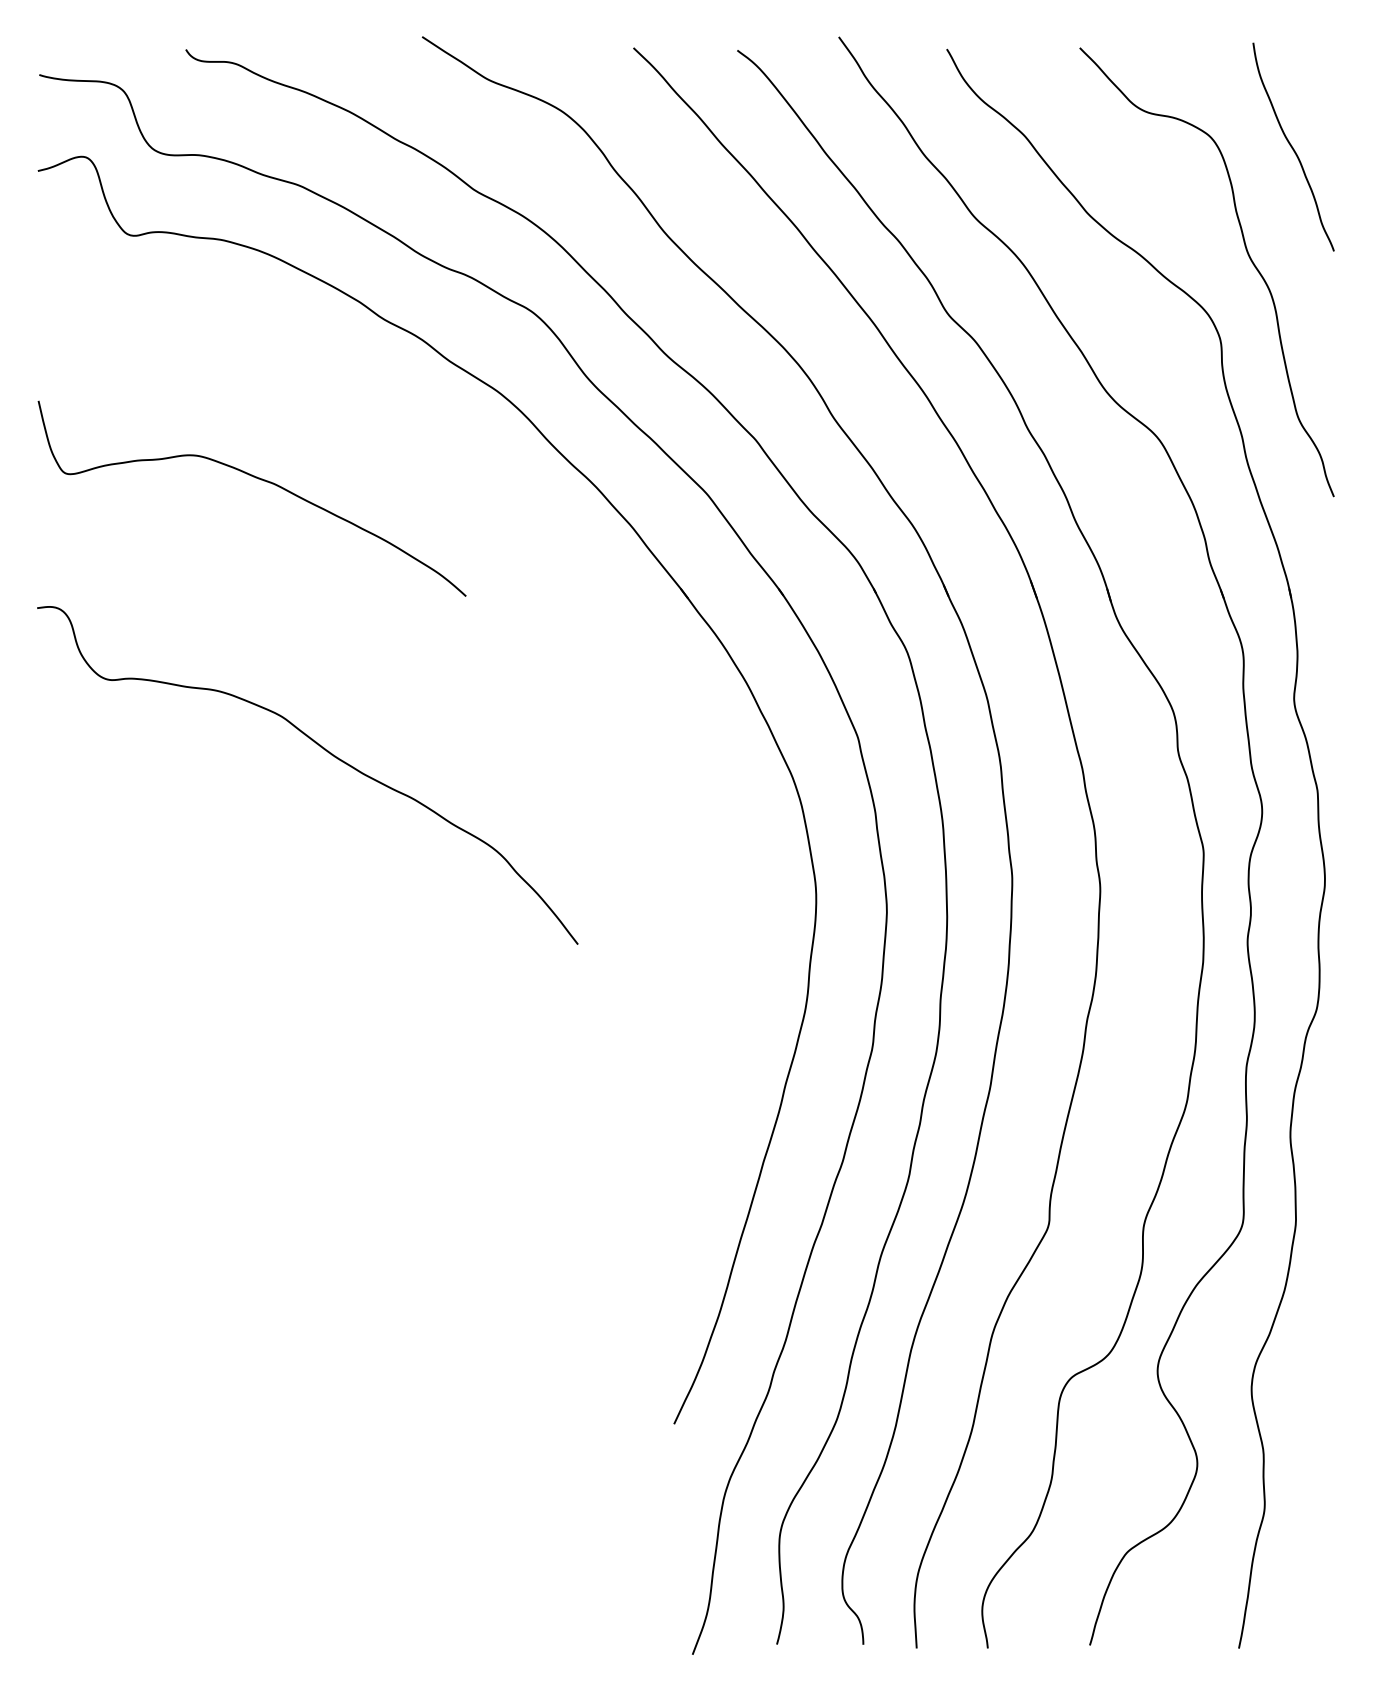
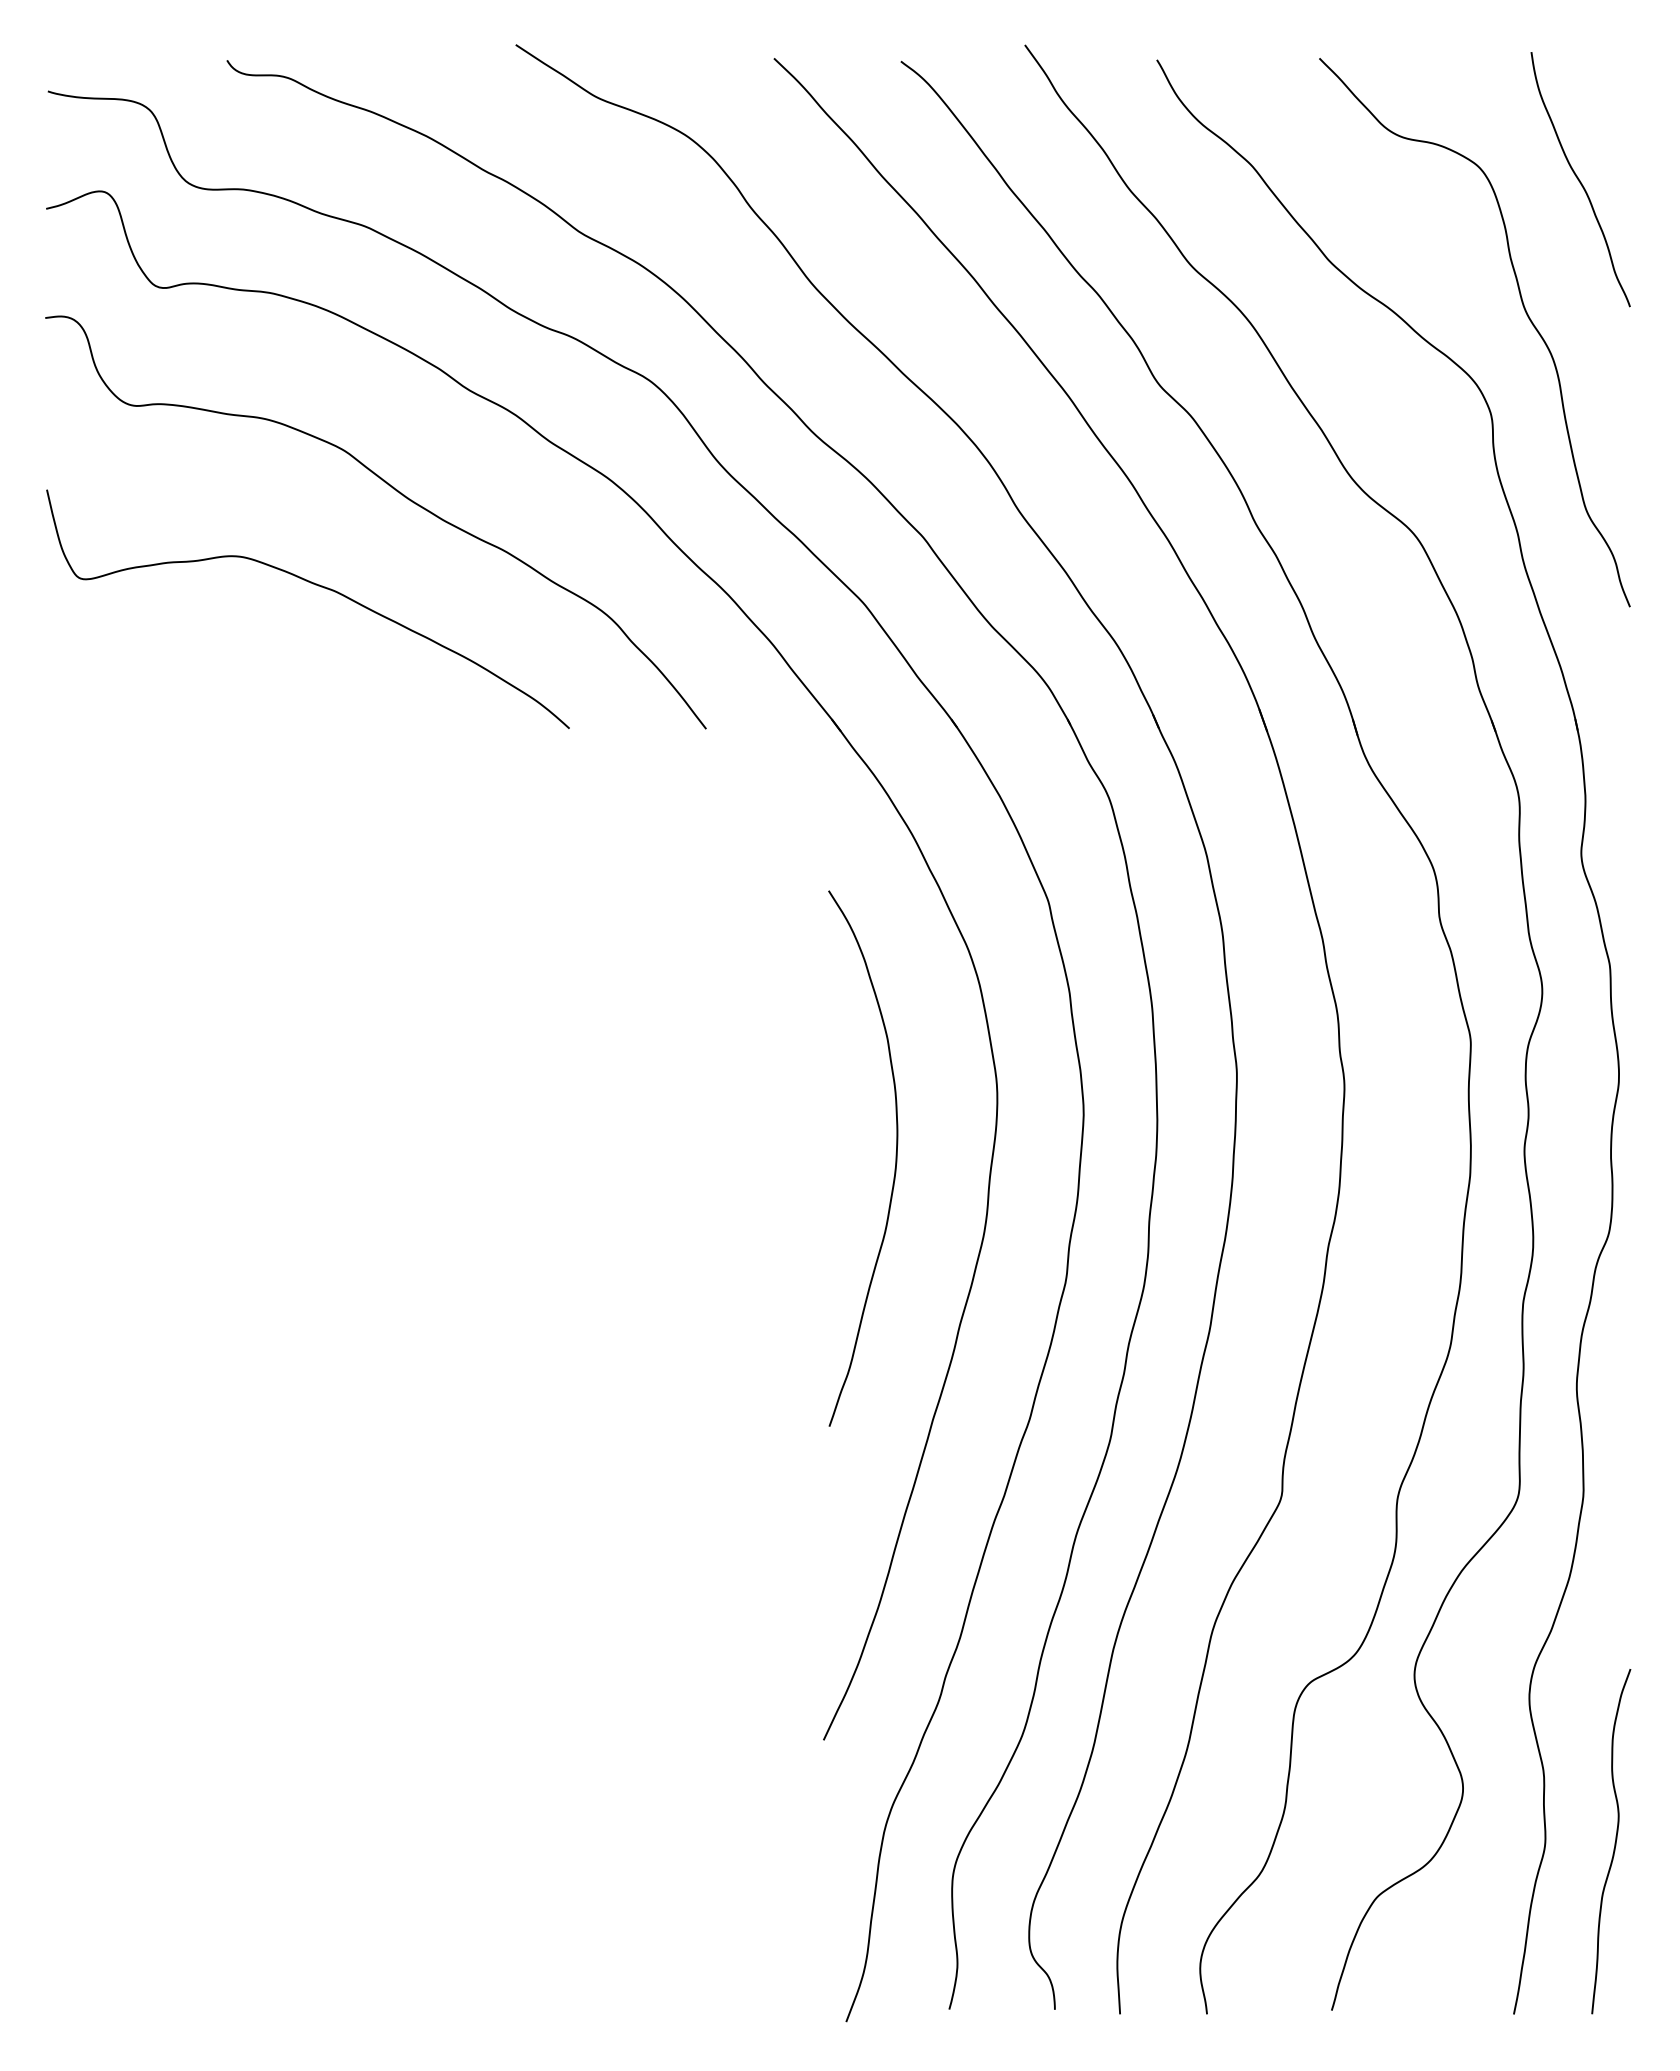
curve: (325, 750) -> (397, 492), moved
curve: (732, 948) -> (895, 1158), added
curve: (1321, 1507) -> (1614, 1842), added

